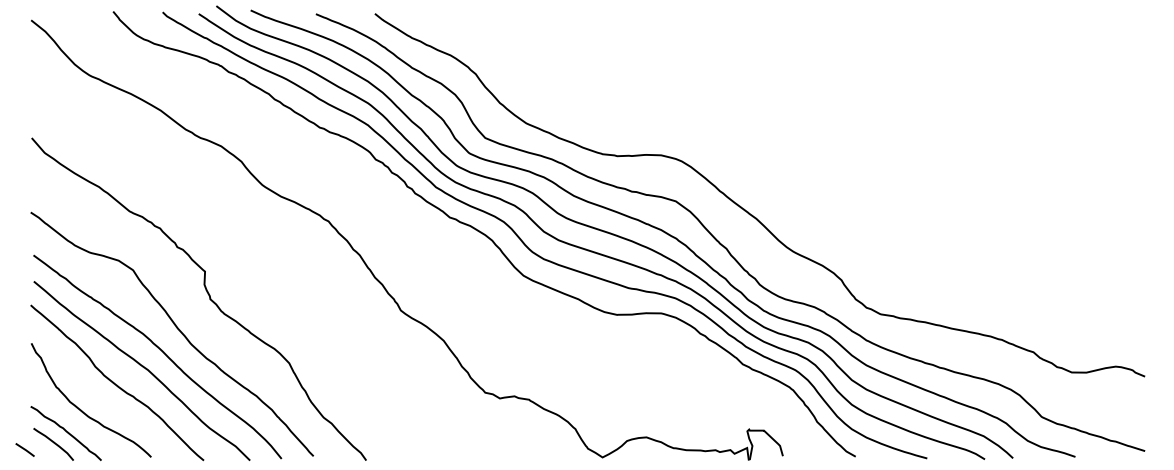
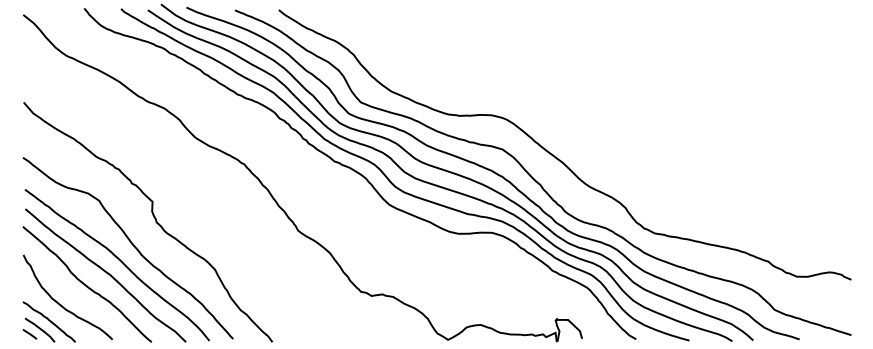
line: (24, 449) -> (29, 333), moved

